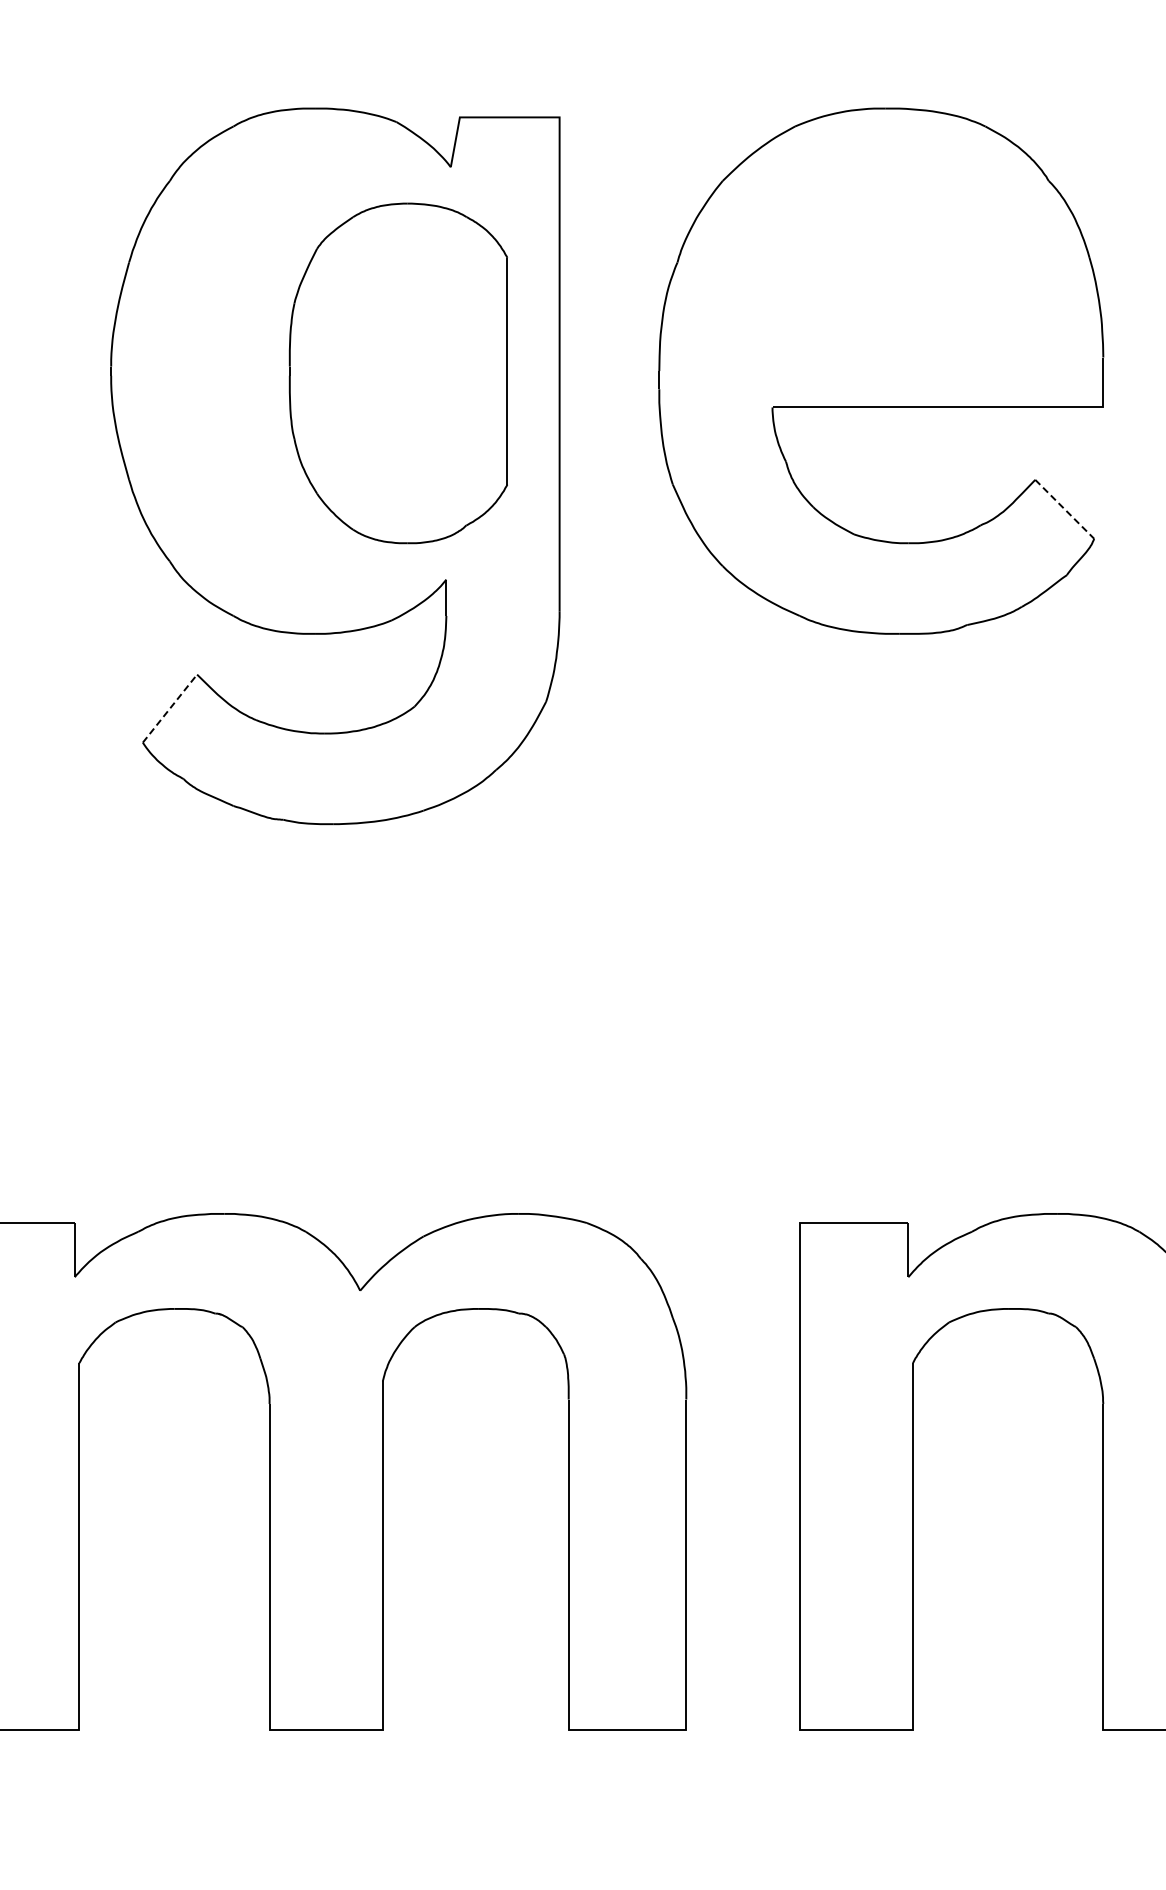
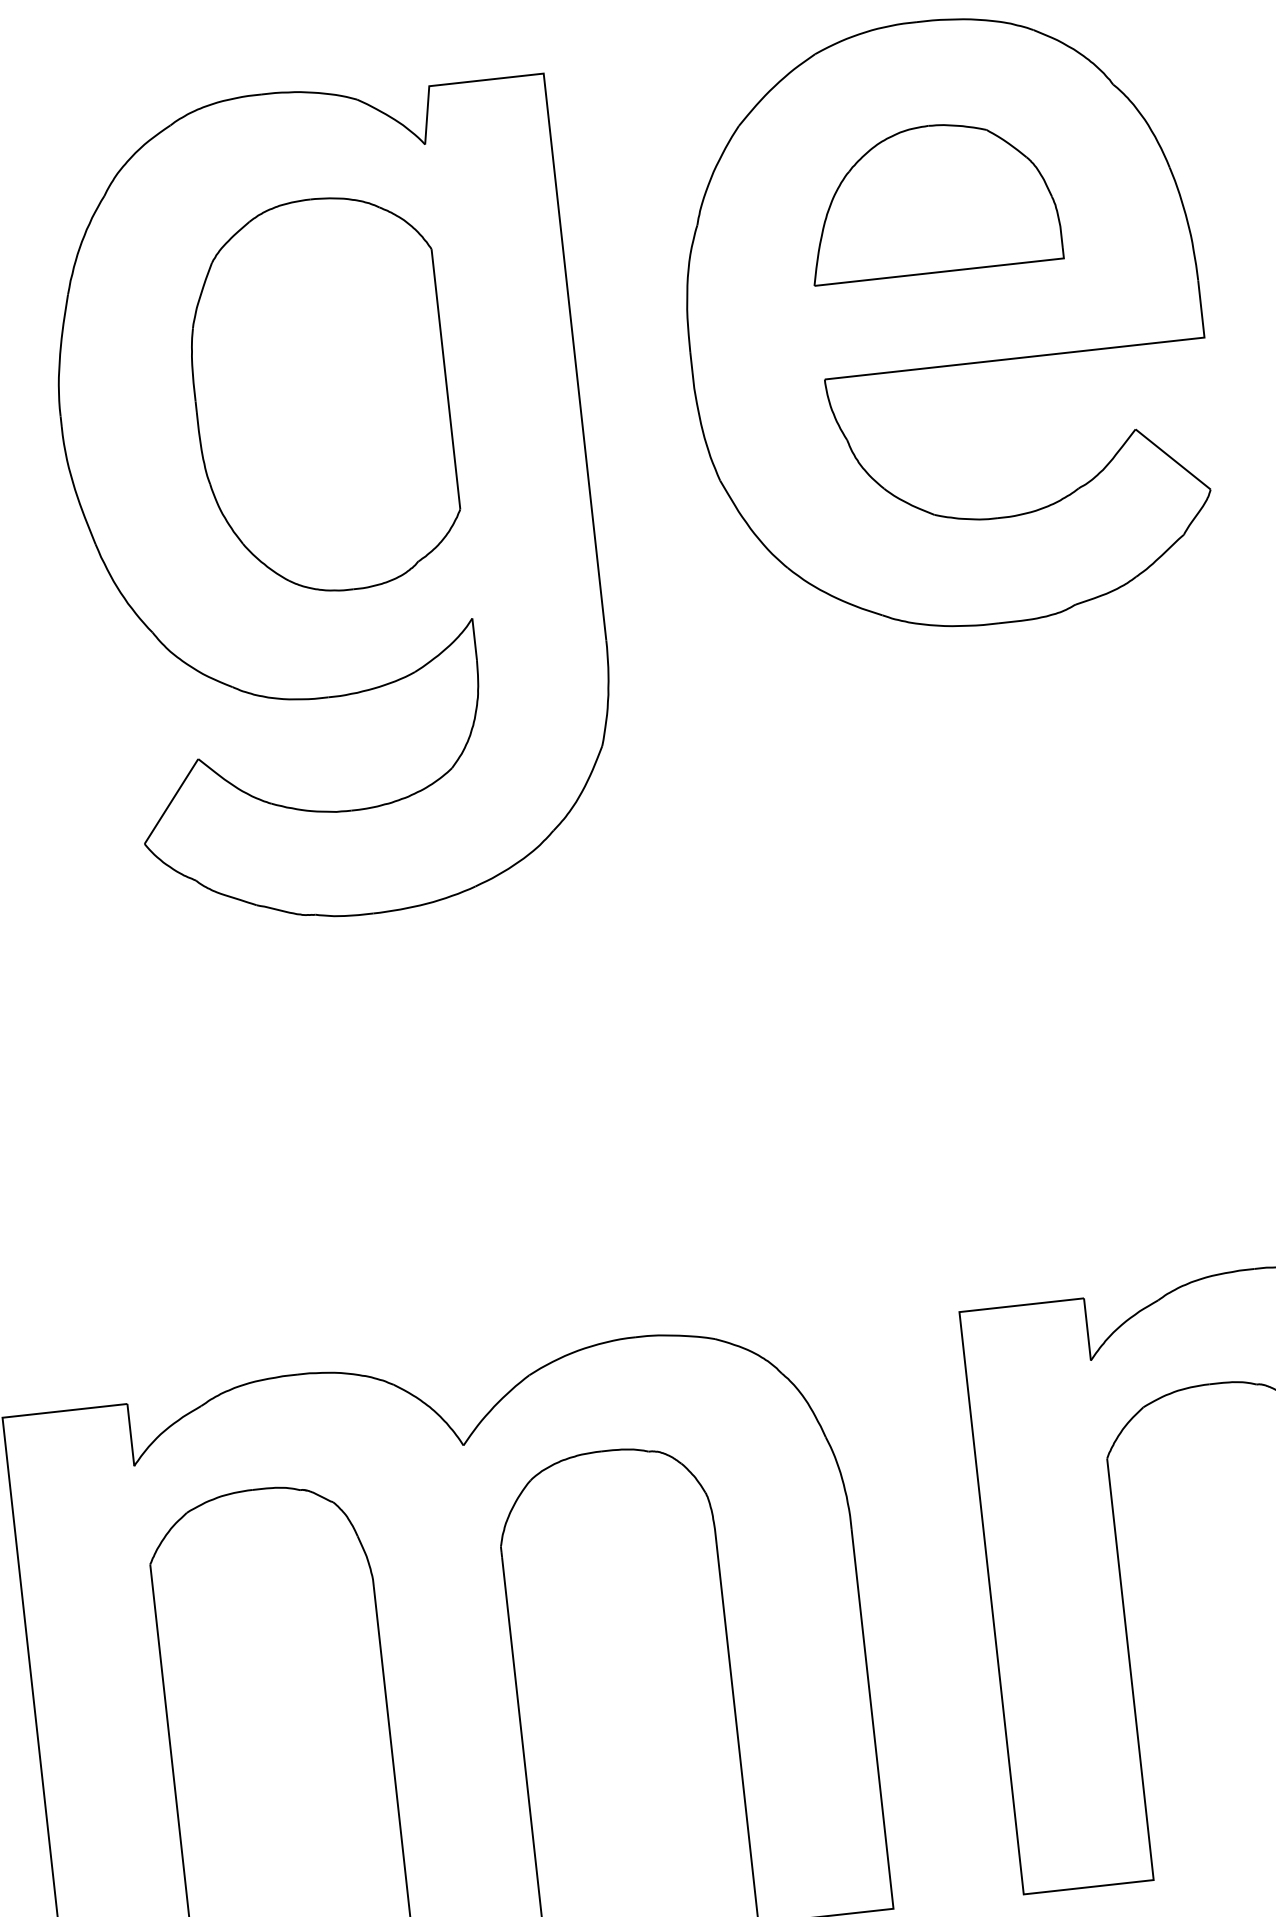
part: (880, 262) -> (930, 199), added
part: (397, 373) -> (320, 395), moved
line: (1064, 509) -> (1172, 459), dashed -> solid
line: (170, 708) -> (172, 801), dashed -> solid

